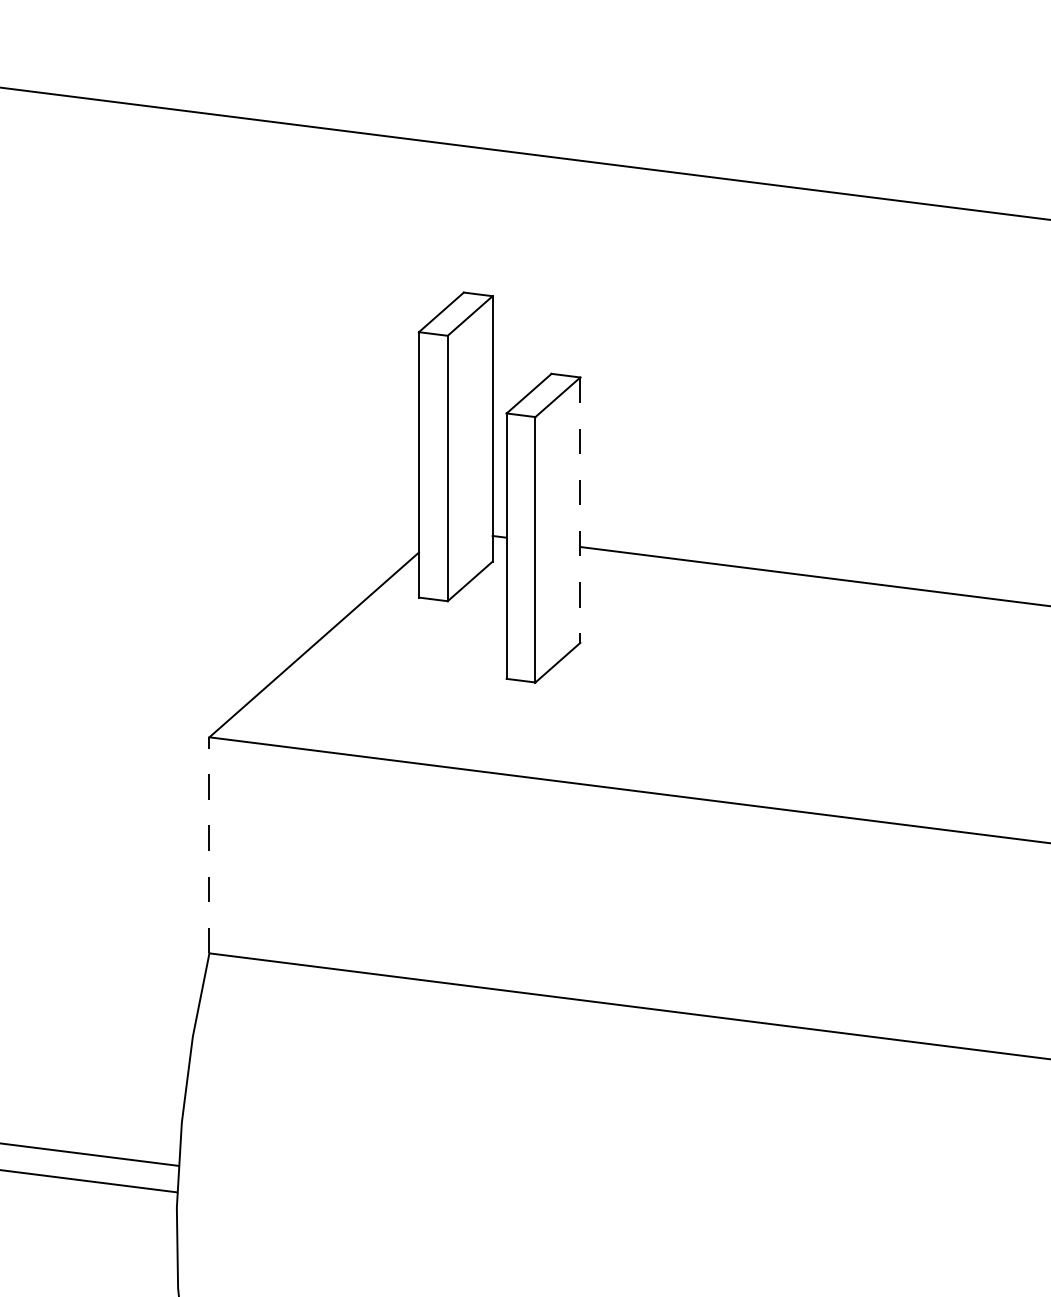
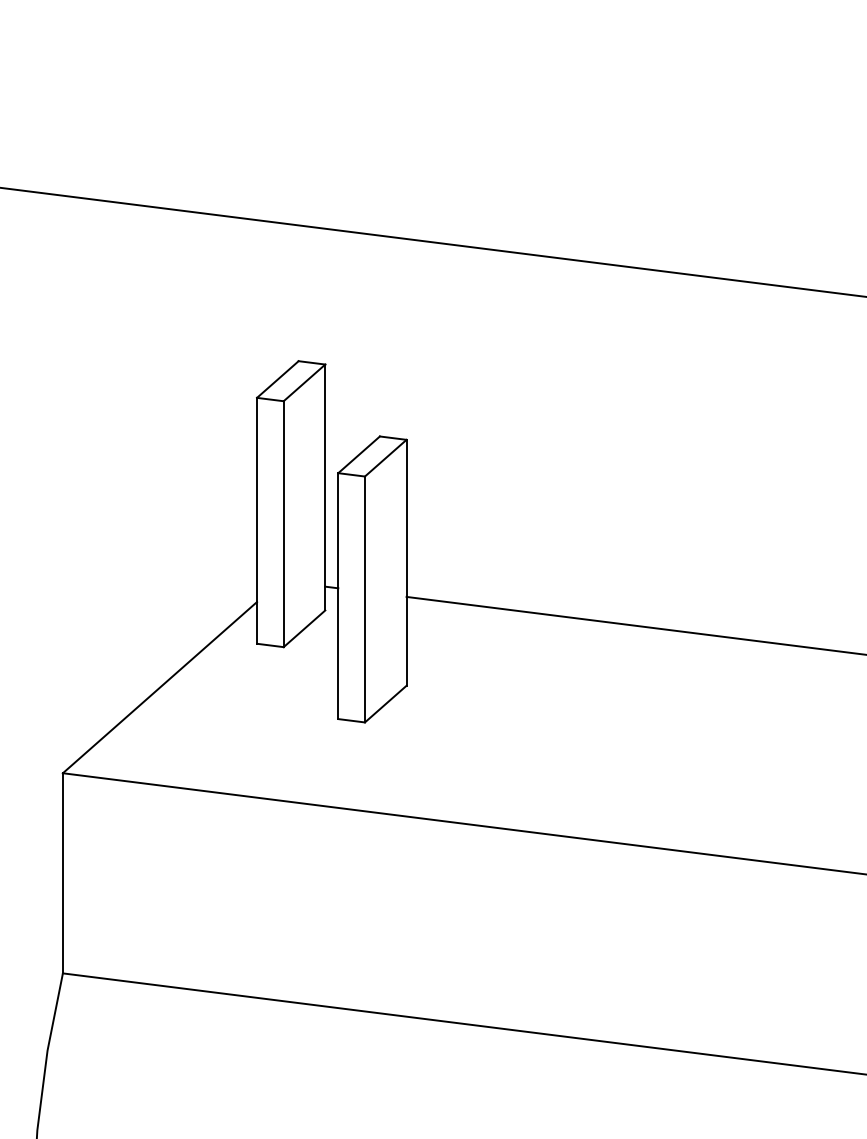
line: (580, 510) -> (406, 563), dashed -> solid
line: (209, 844) -> (62, 872), dashed -> solid

